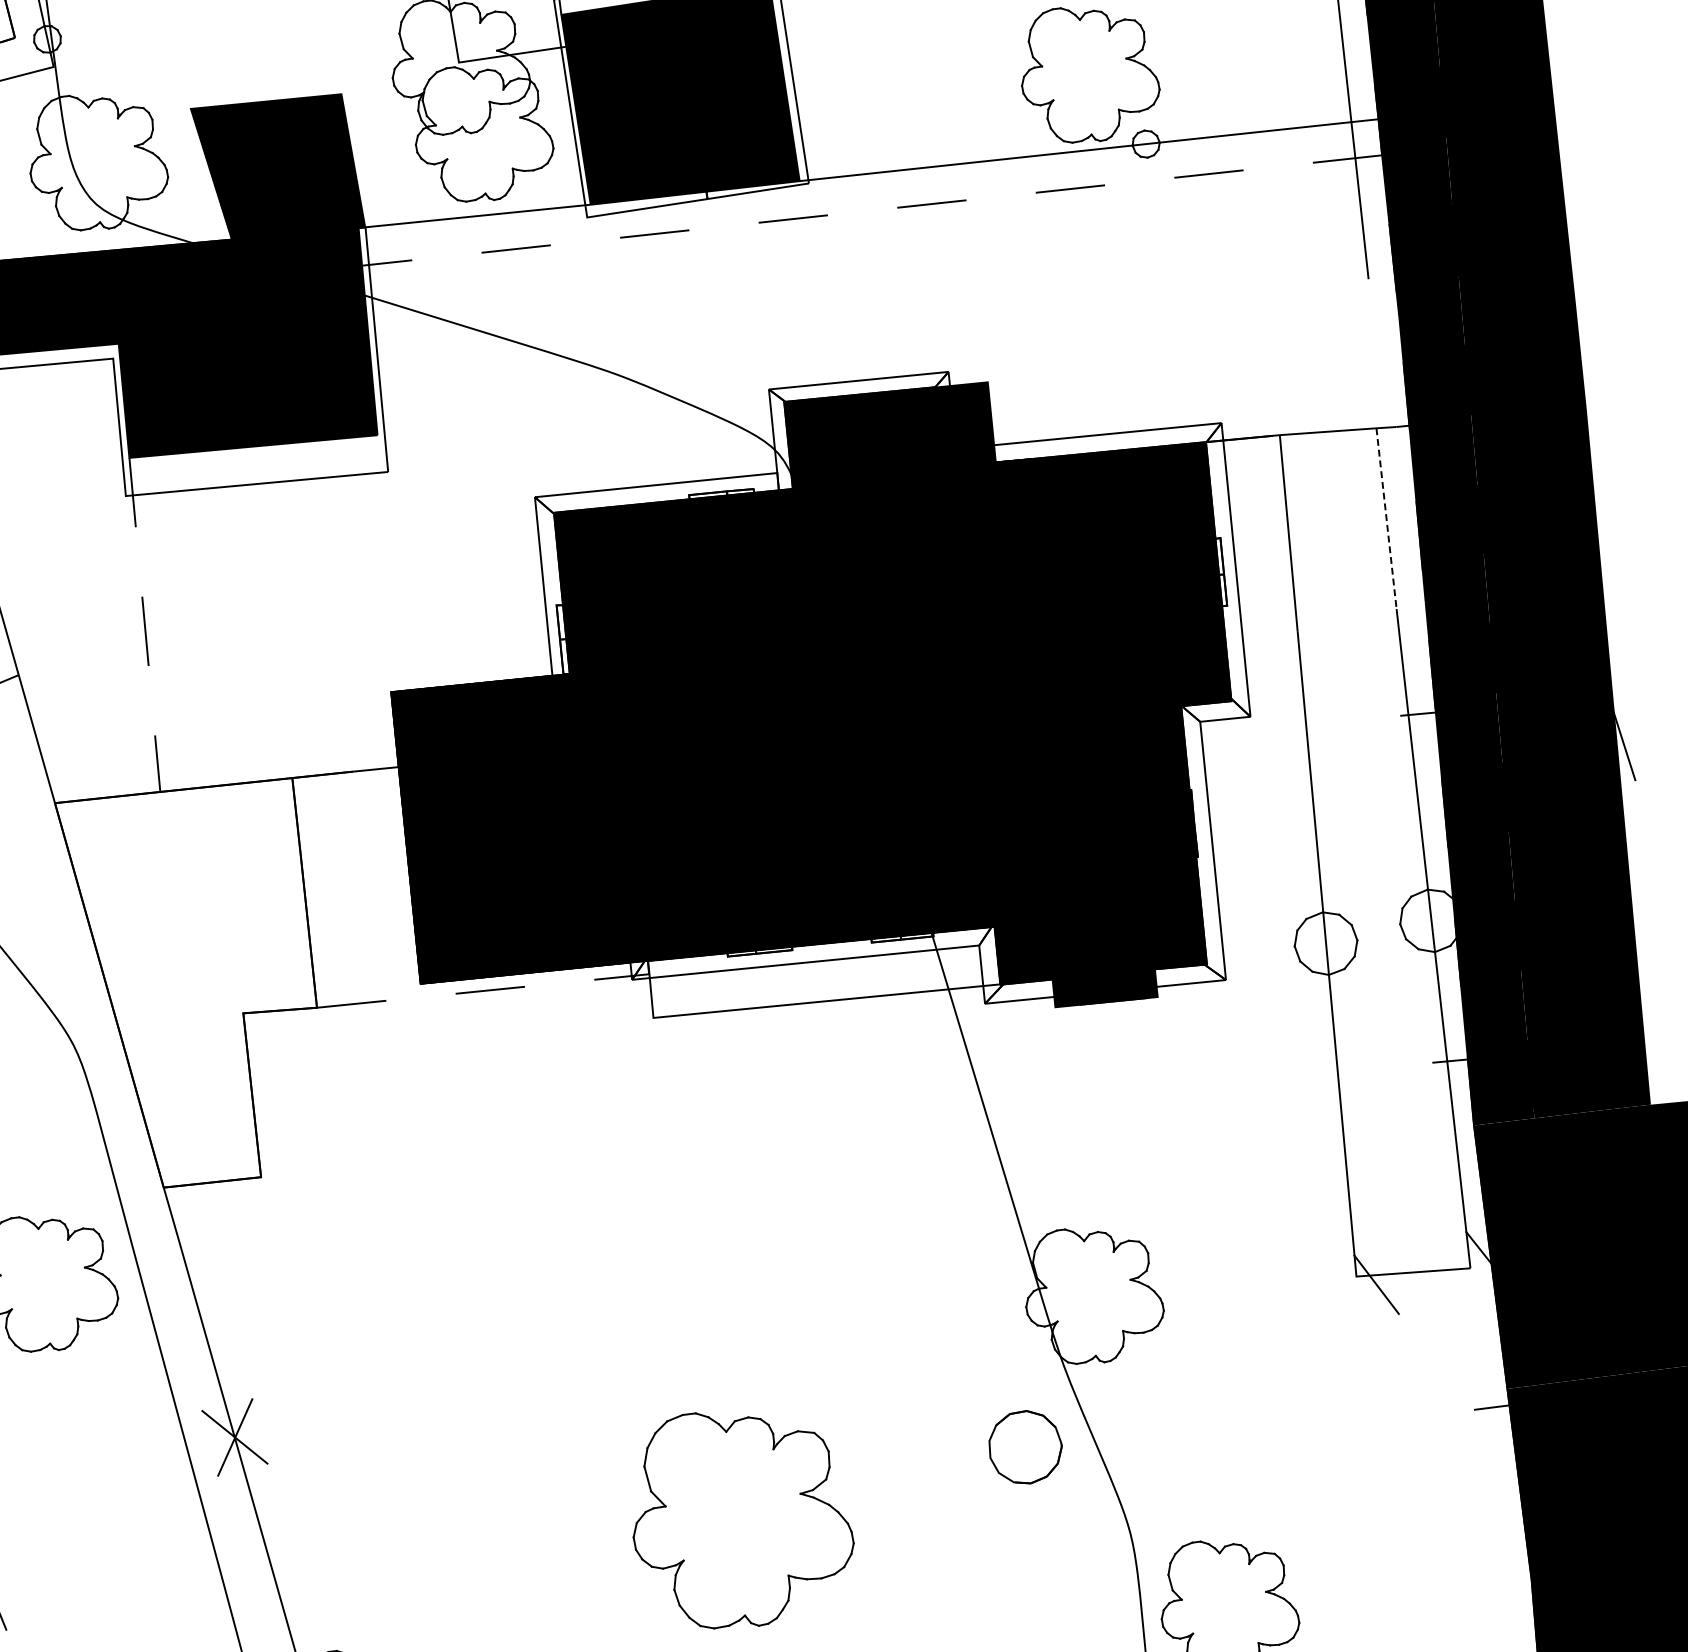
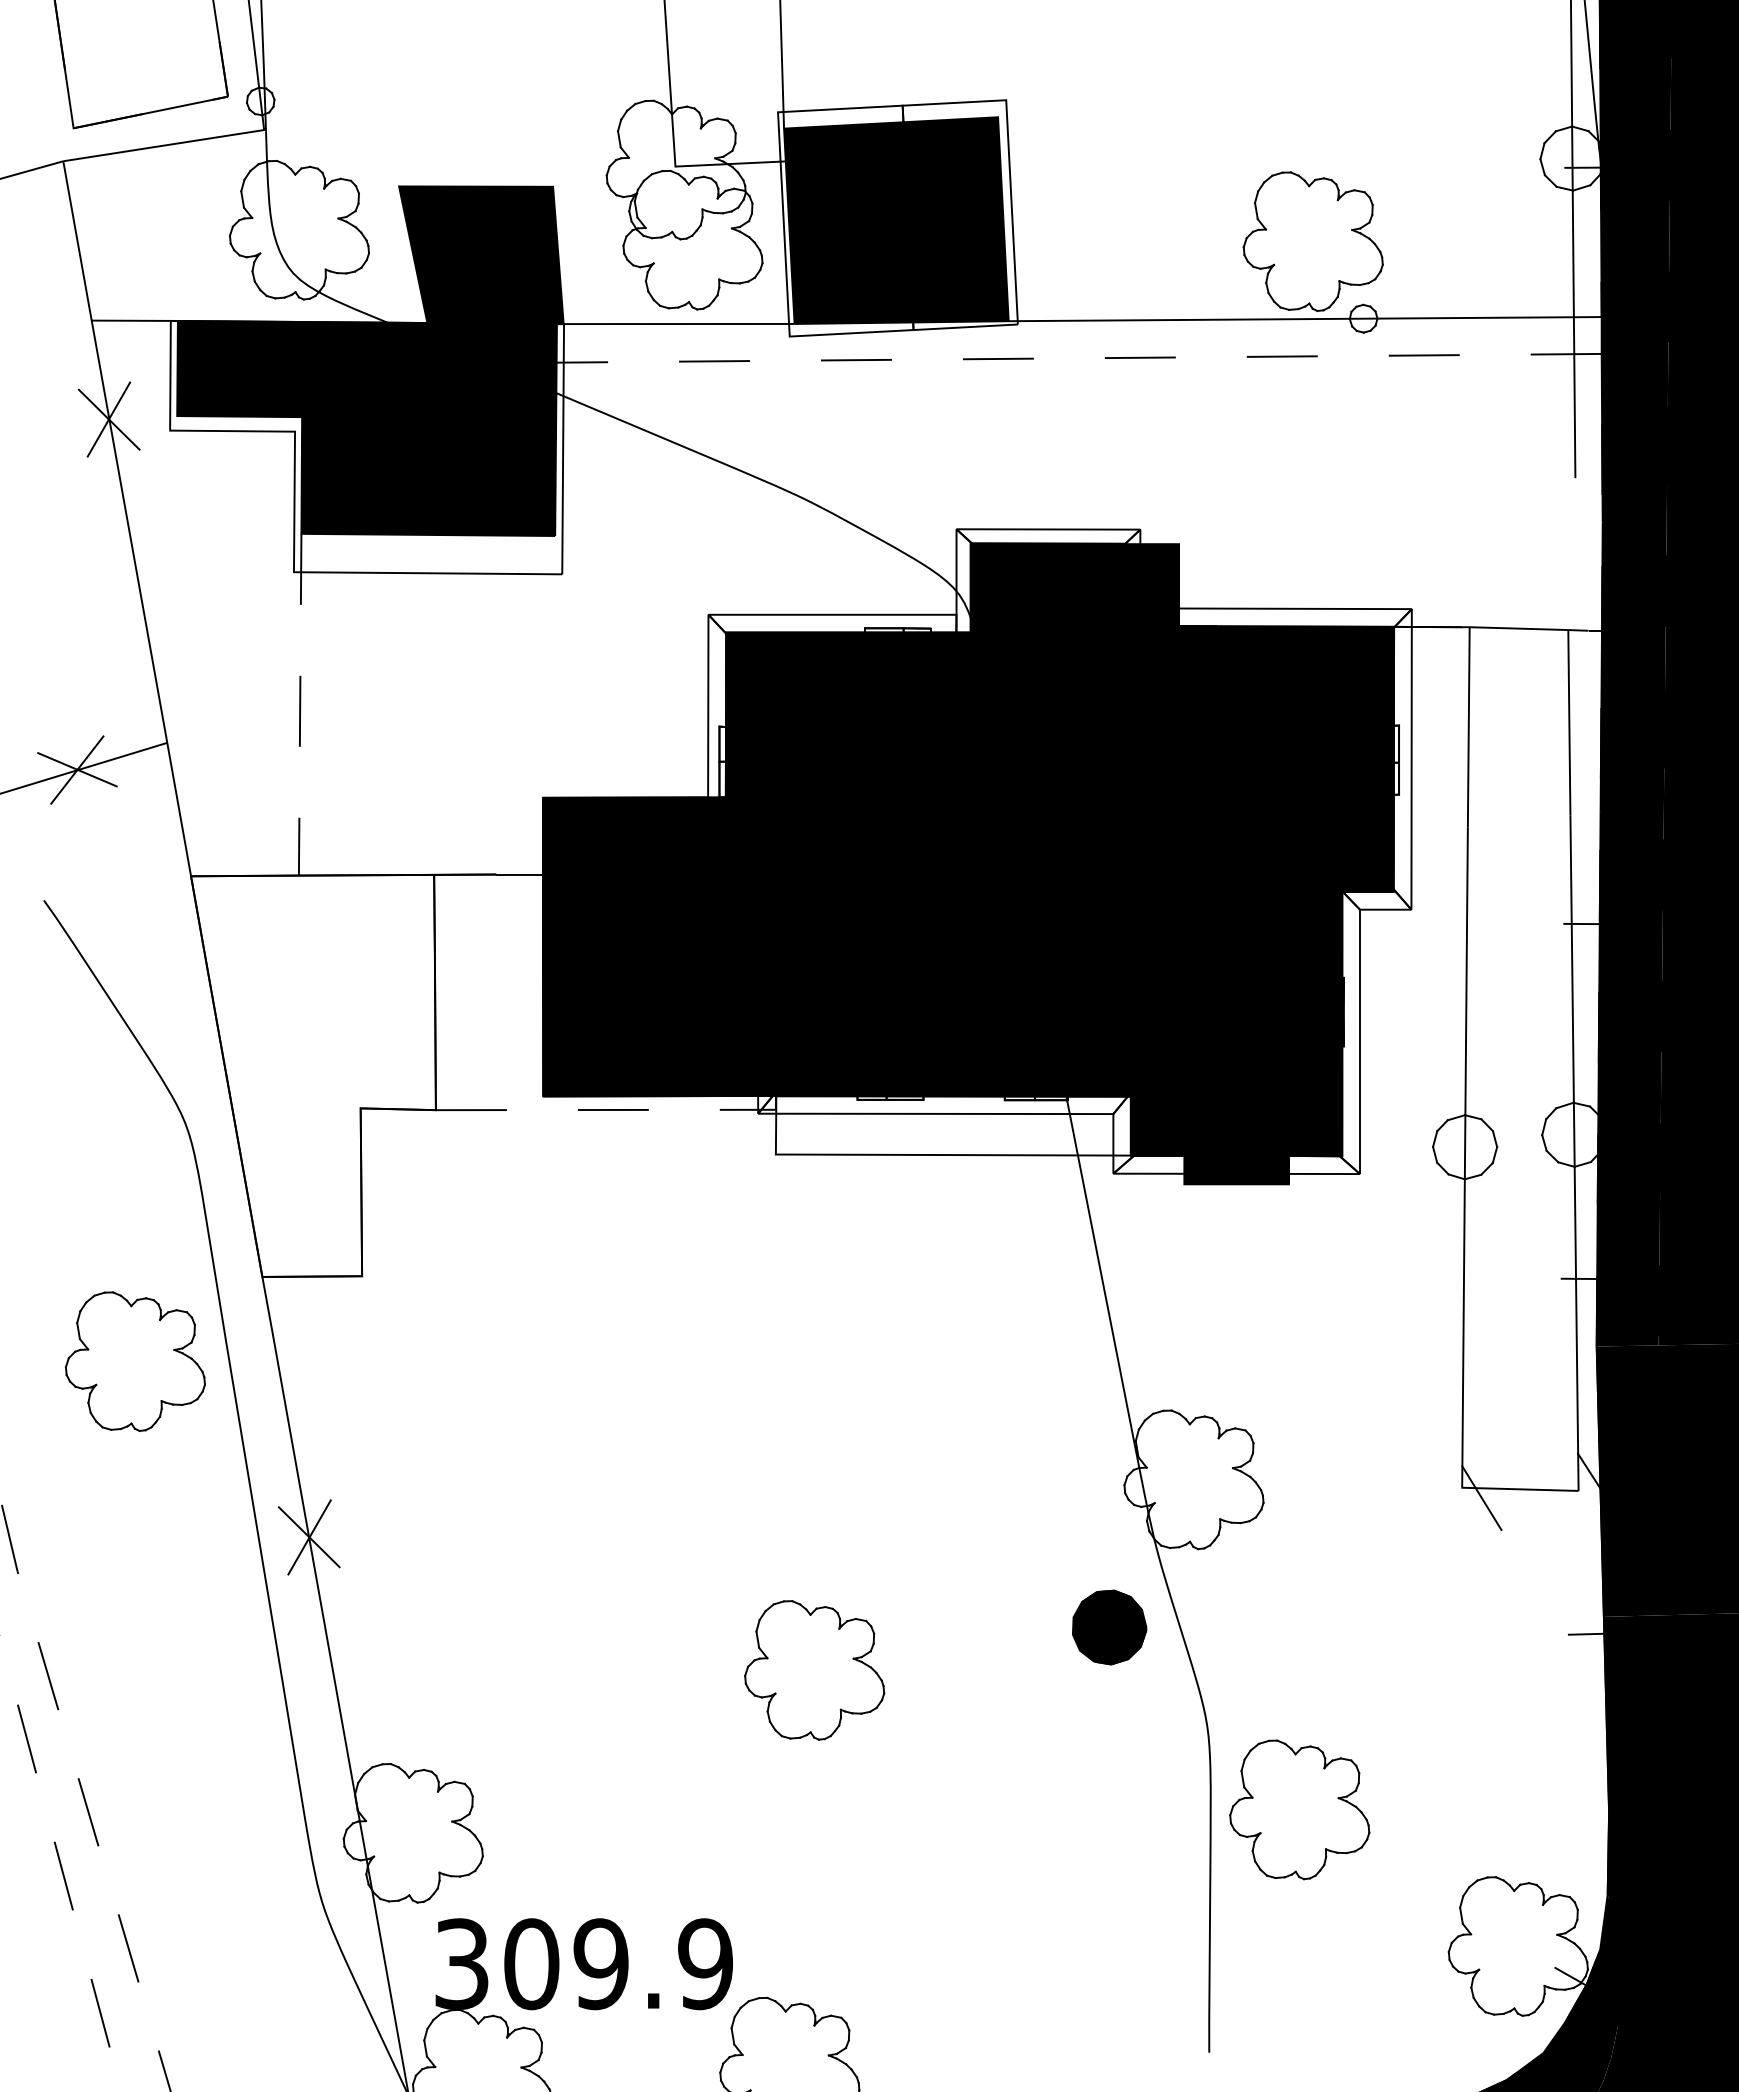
line: (1386, 518) -> (1569, 722), dashed -> solid
fill: (1025, 1447) -> (1109, 1627), added
part: (741, 1518) -> (814, 1670), size x0.62

